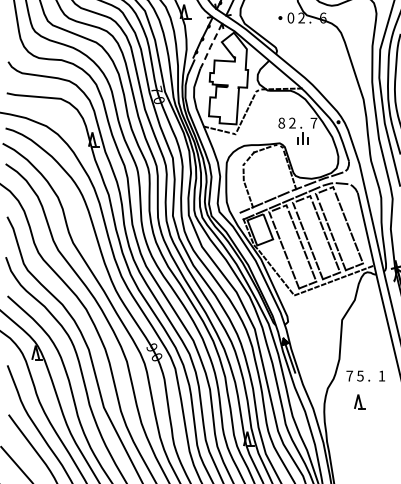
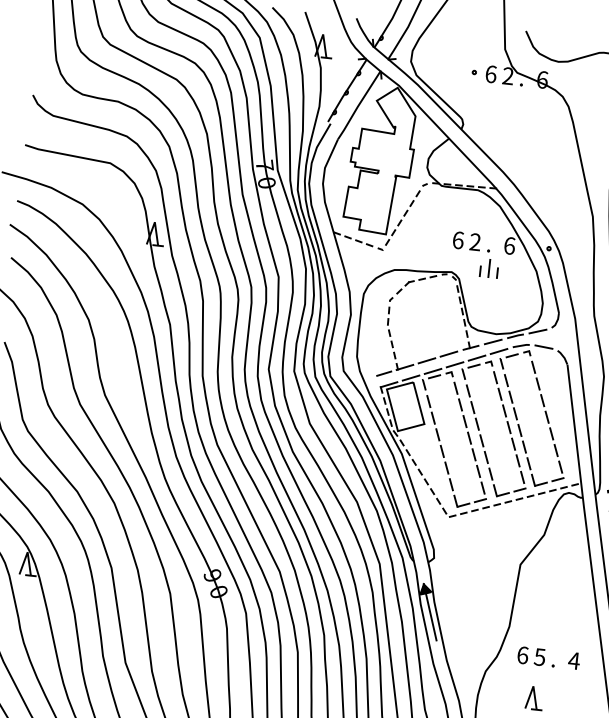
text: (290, 17) -> (490, 73), 0 -> 6
line: (210, 47) -> (357, 107), dashed -> solid
text: (281, 122) -> (458, 239), 8 -> 6
text: (313, 122) -> (509, 244), 7 -> 6
text: (349, 375) -> (522, 654), 7 -> 6
text: (381, 375) -> (573, 659), 1 -> 4

